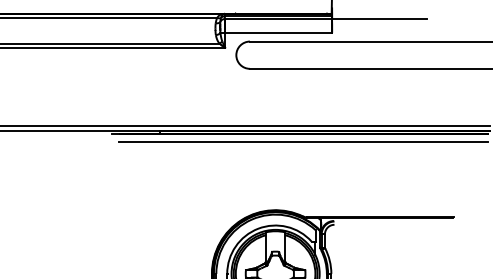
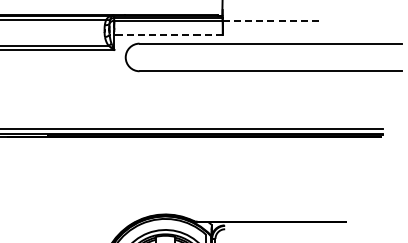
line: (379, 19) -> (270, 21), solid -> dashed
line: (276, 32) -> (166, 34), solid -> dashed
line: (302, 141) -> (192, 144), removed

